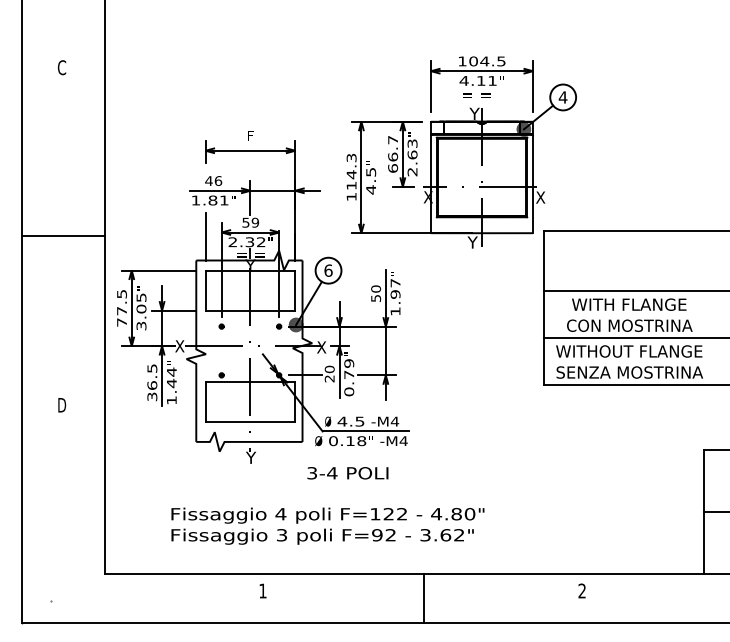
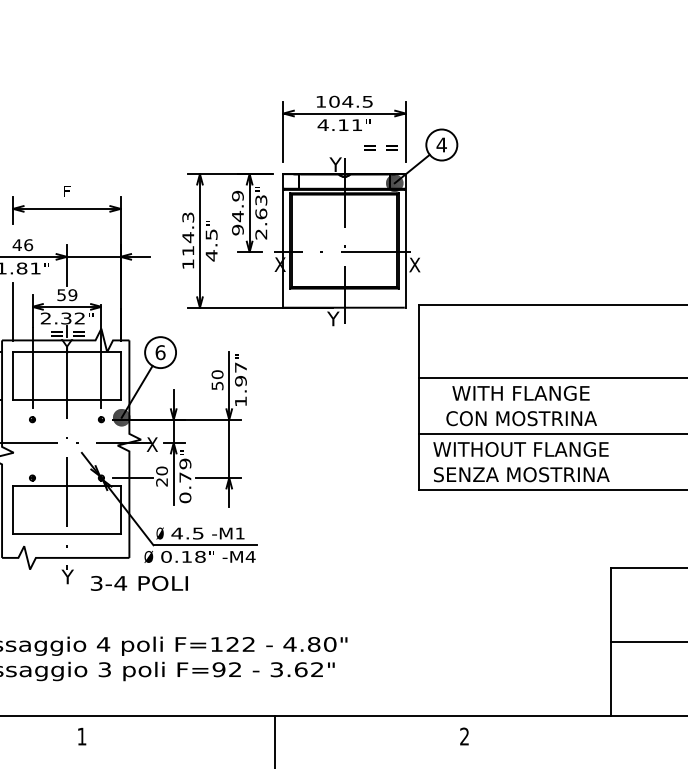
text: (476, 95) -> (381, 147), moved
text: (393, 153) -> (238, 212), 66.7 -> 94.9
text: (394, 421) -> (239, 533), -M4 -> -M1
text: (347, 473) -> (138, 583), moved

